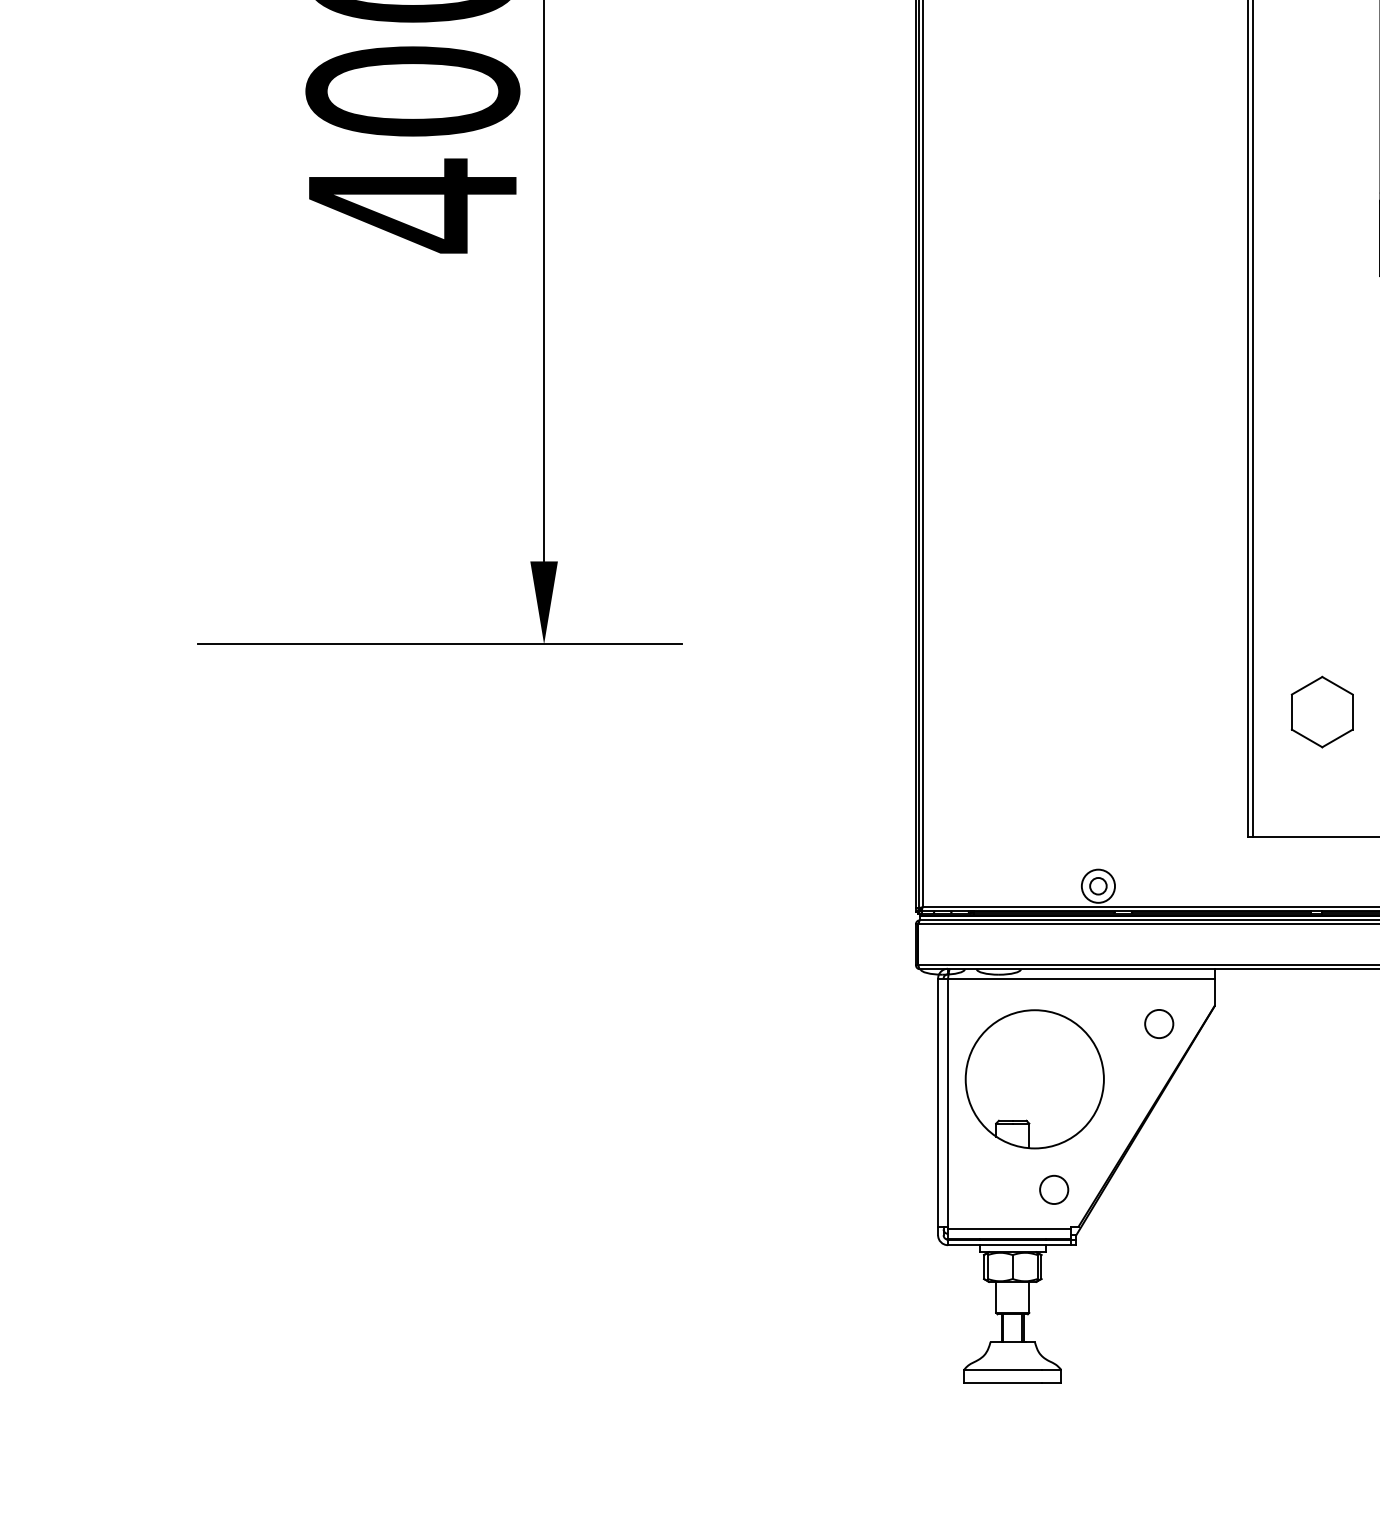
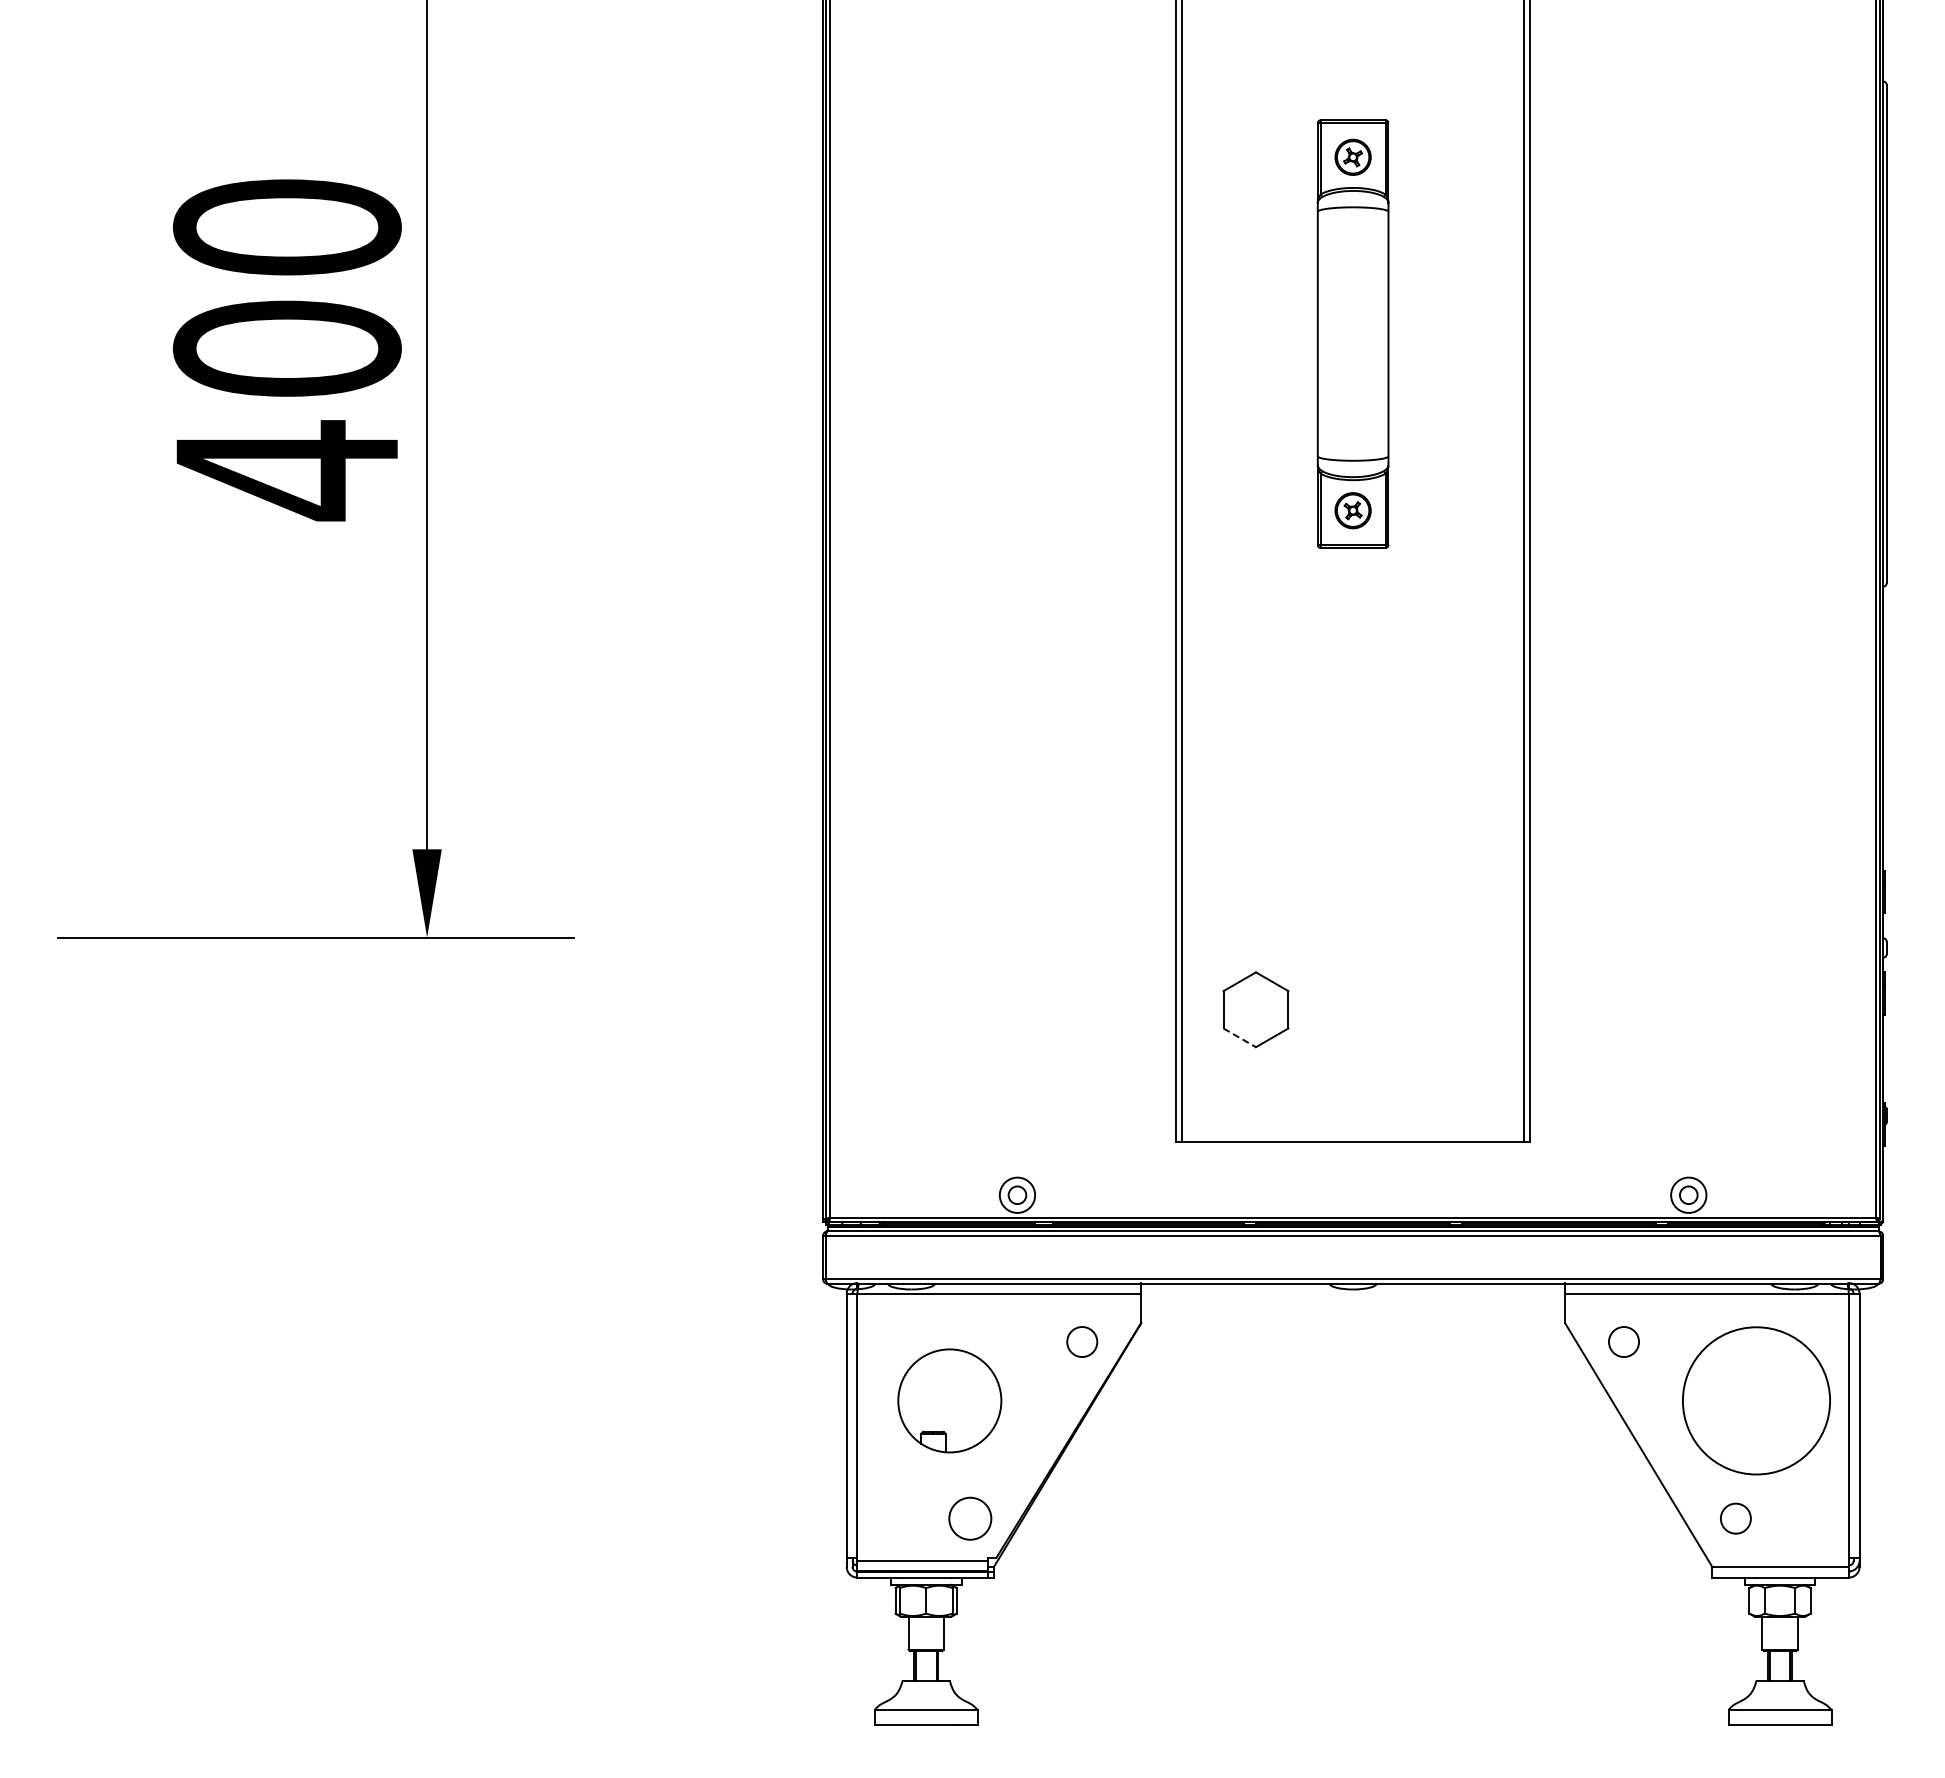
line: (1306, 738) -> (1239, 1037), solid -> dashed
part: (1034, 1078) -> (949, 1400), size x0.7
circle: (1054, 1189) -> (970, 1518), size x1.4

